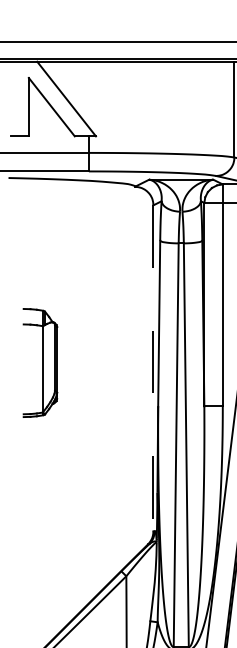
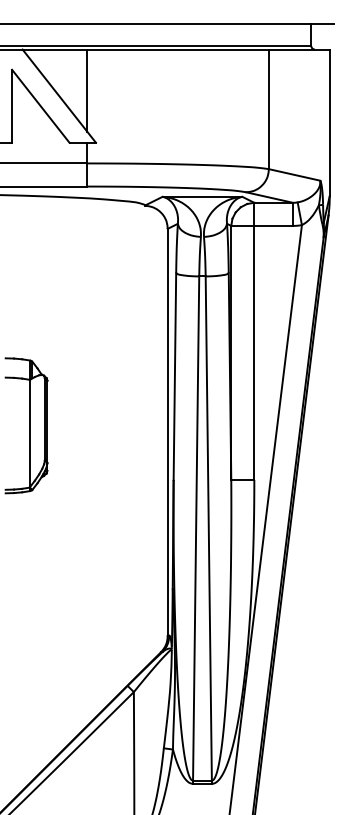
line: (89, 94) -> (87, 90), added
line: (153, 368) -> (167, 432), dashed -> solid

